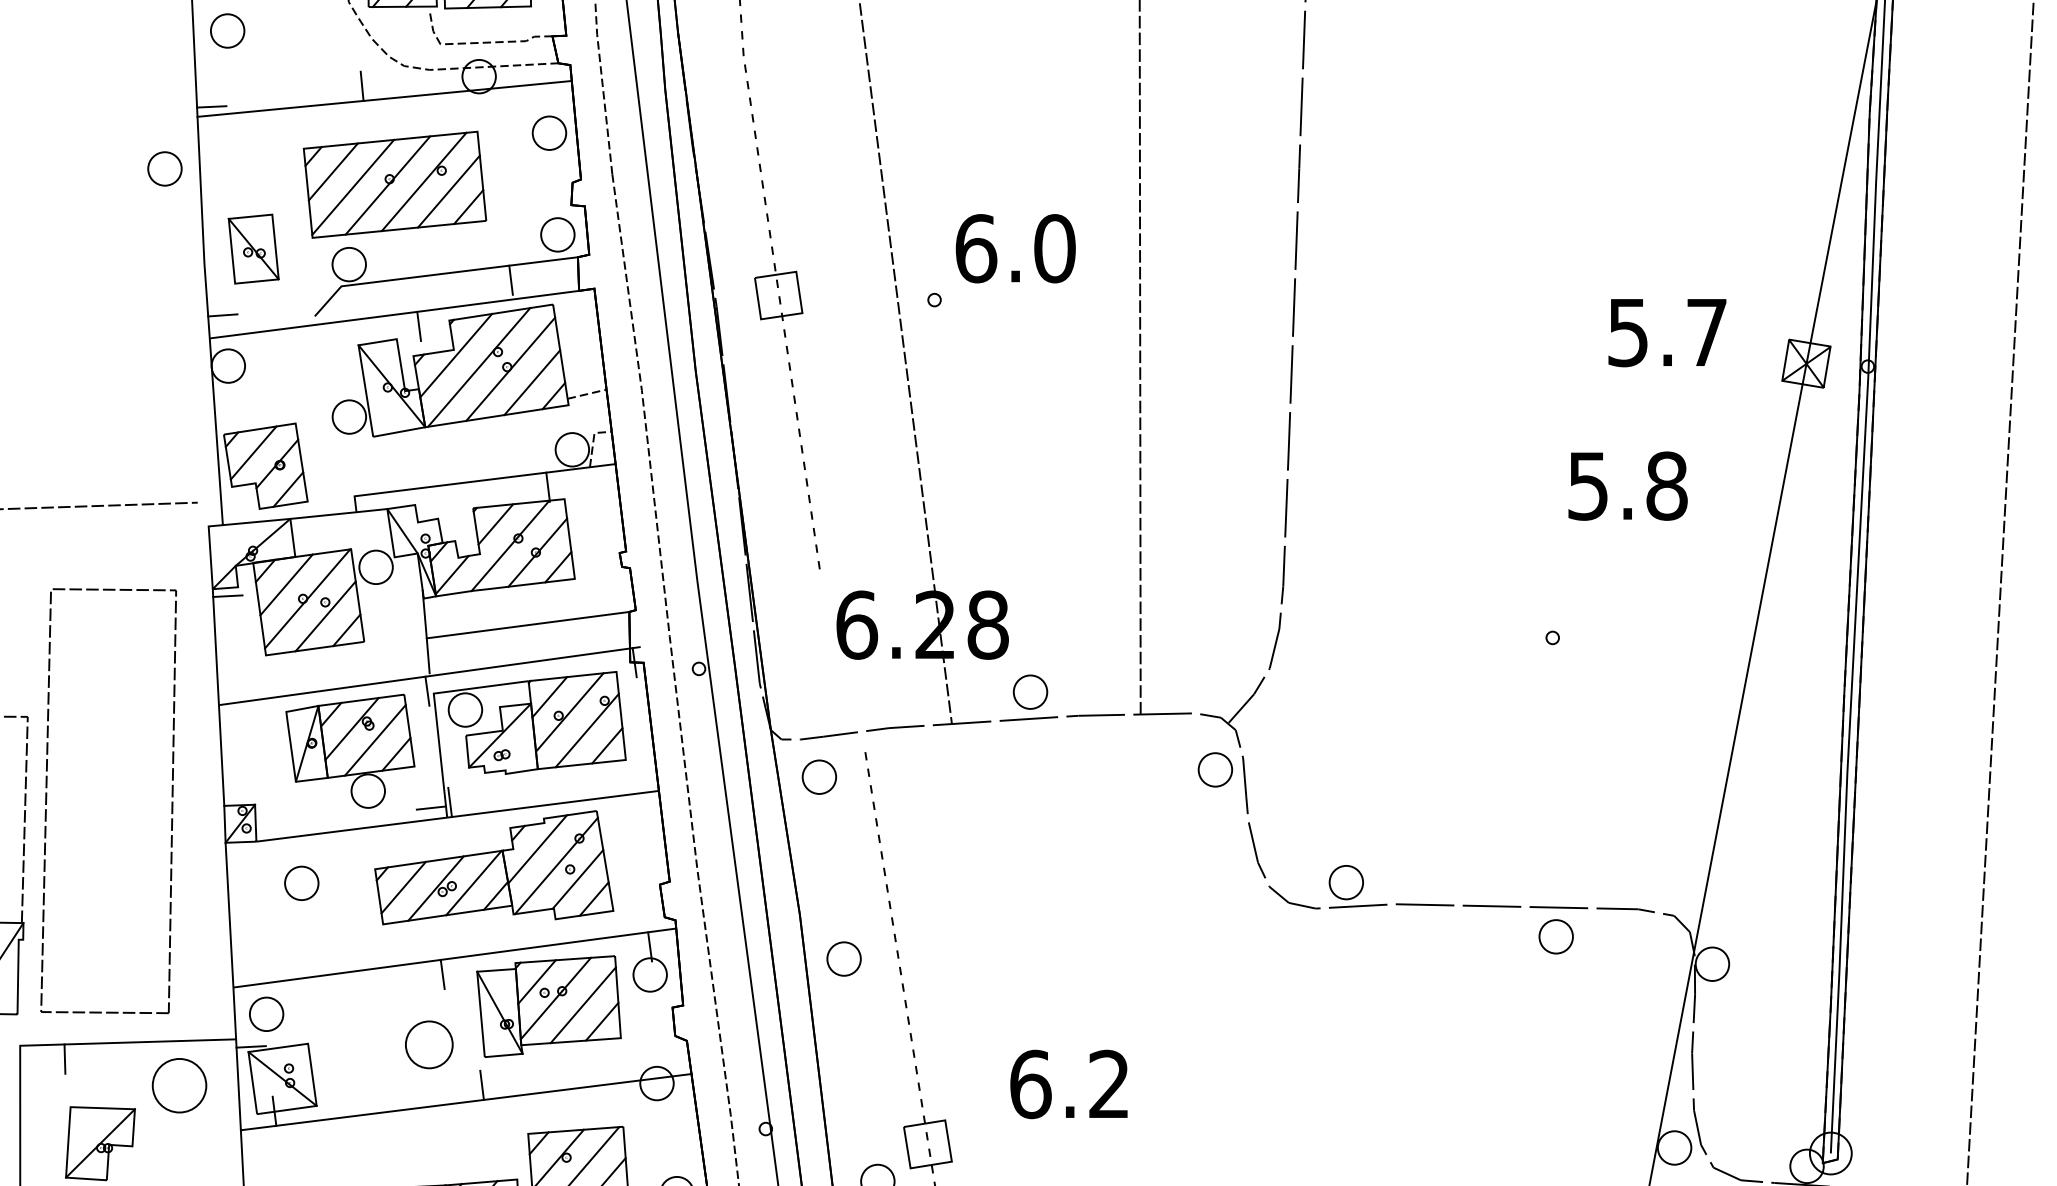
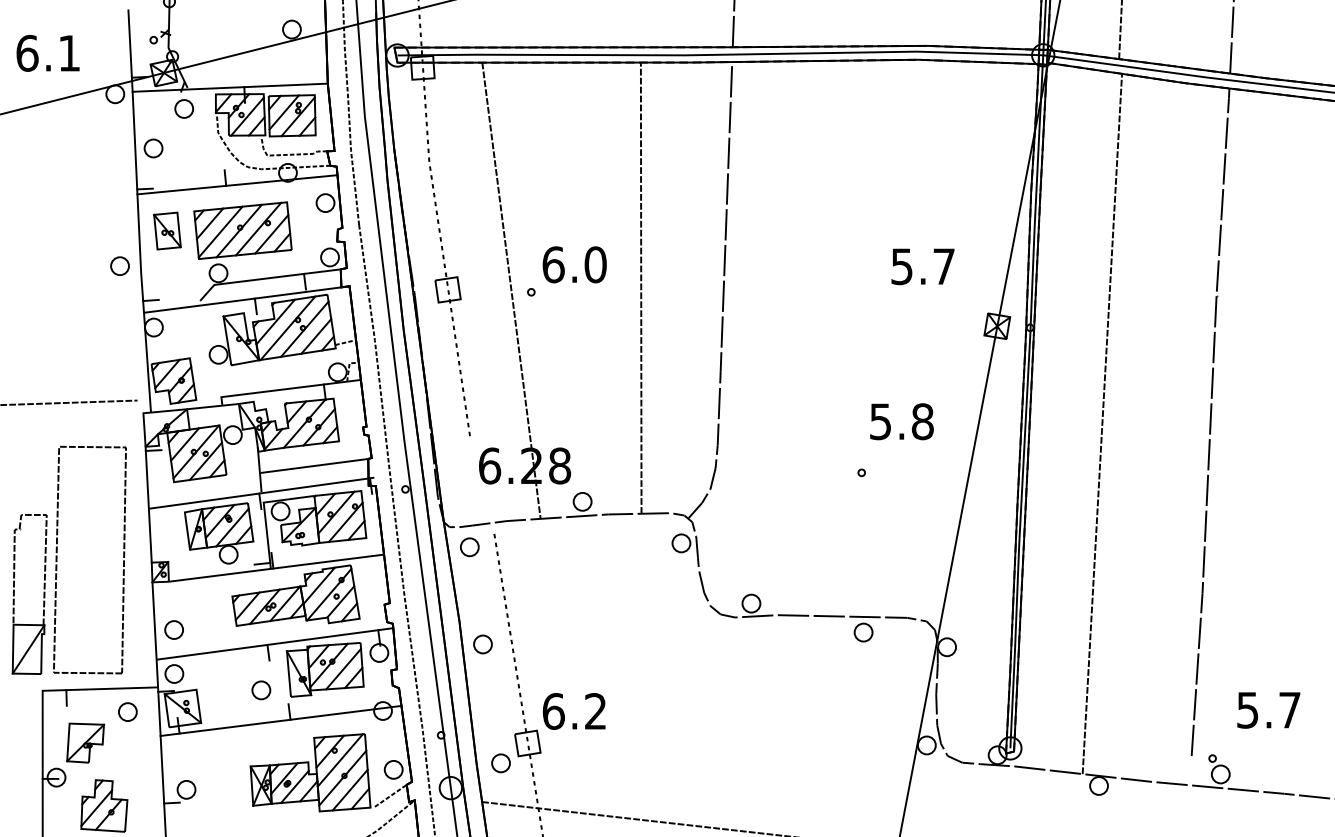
part: (163, 167) -> (119, 265), moved
part: (253, 248) -> (167, 230), moved
text: (1666, 332) -> (922, 266), moved
text: (1627, 485) -> (901, 421), moved
part: (300, 882) -> (173, 629), moved
part: (429, 1045) -> (261, 690), size x0.71
part: (178, 1084) -> (127, 711), size x0.62
text: (1067, 1084) -> (573, 711), moved

